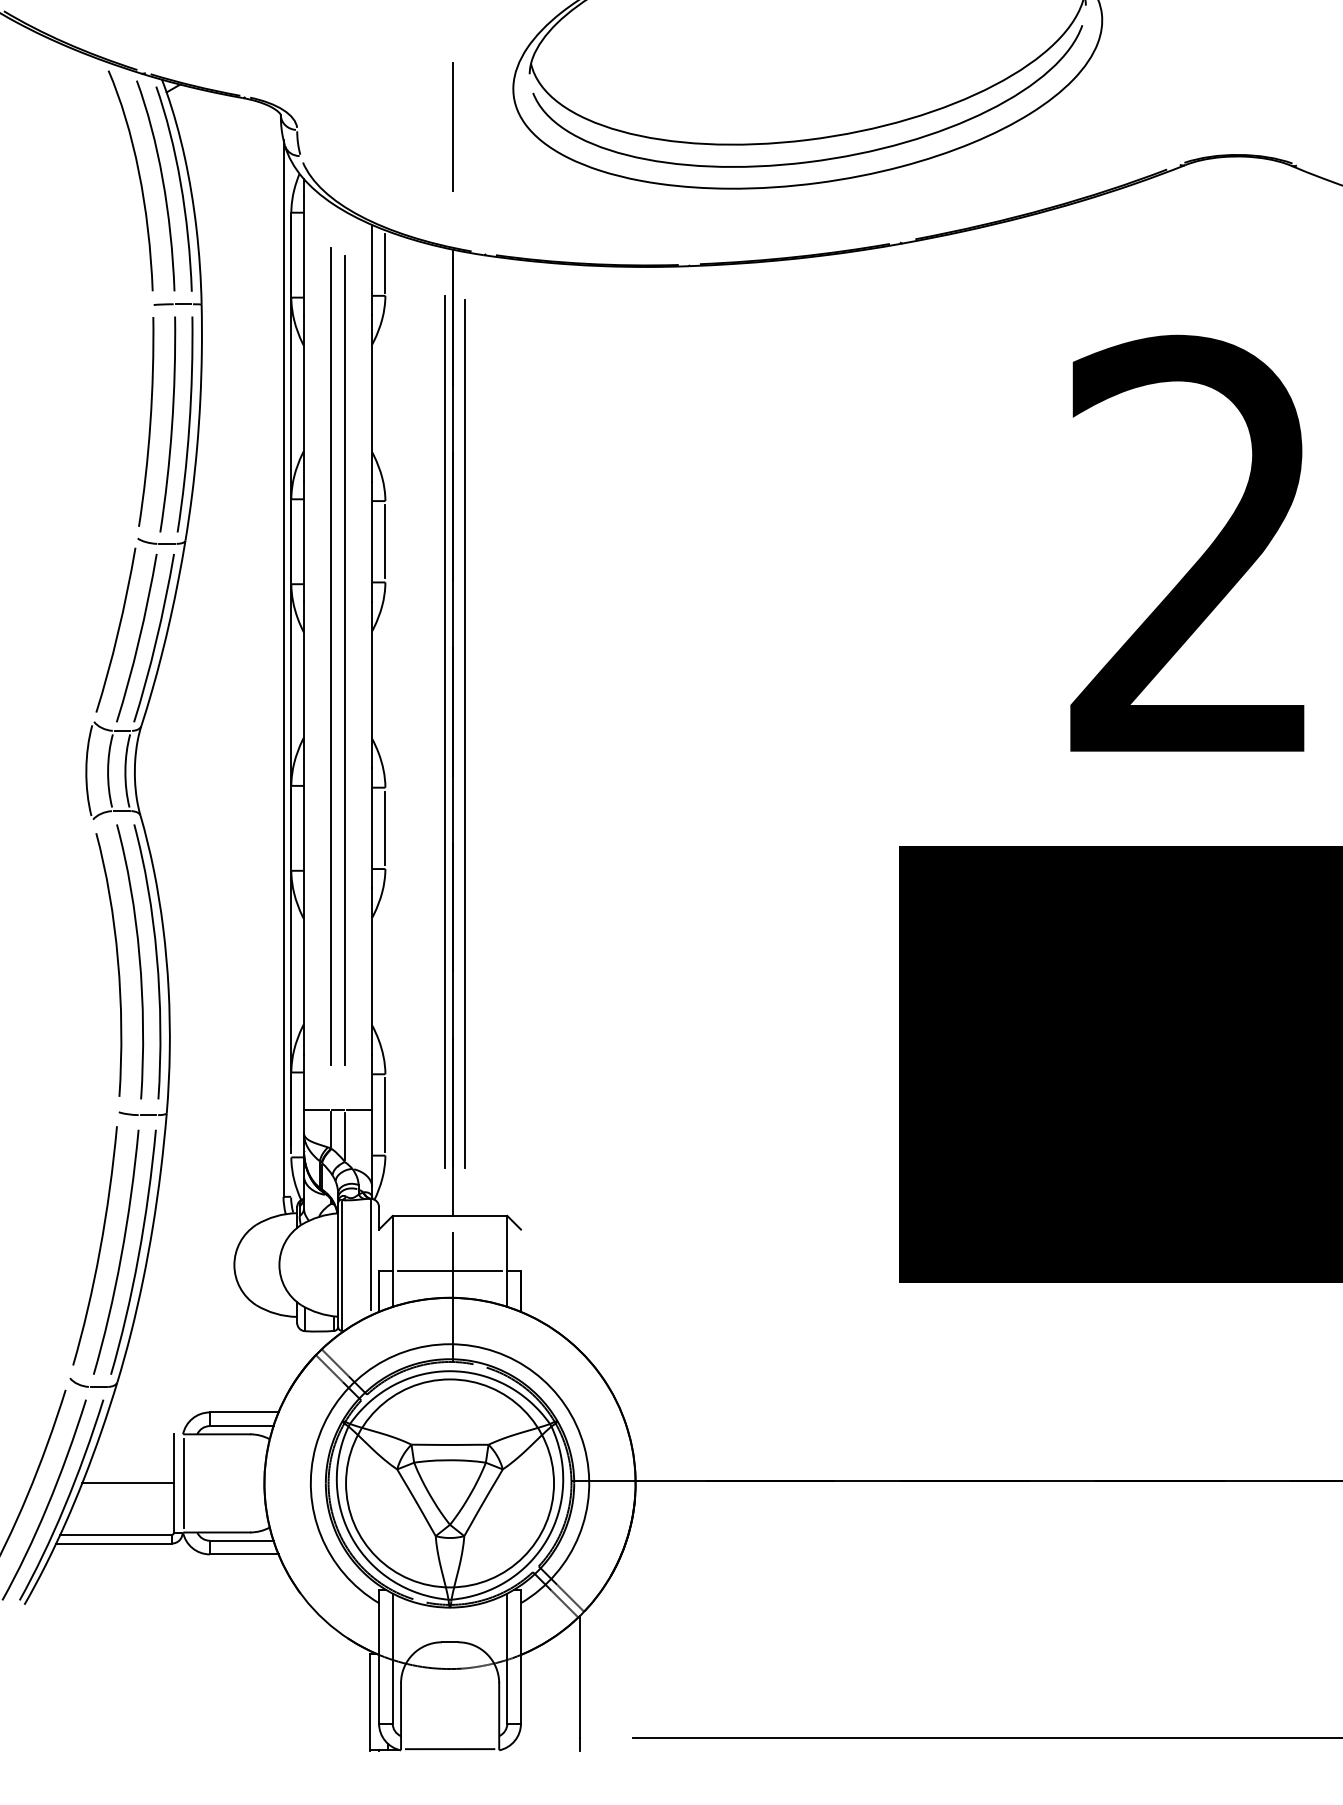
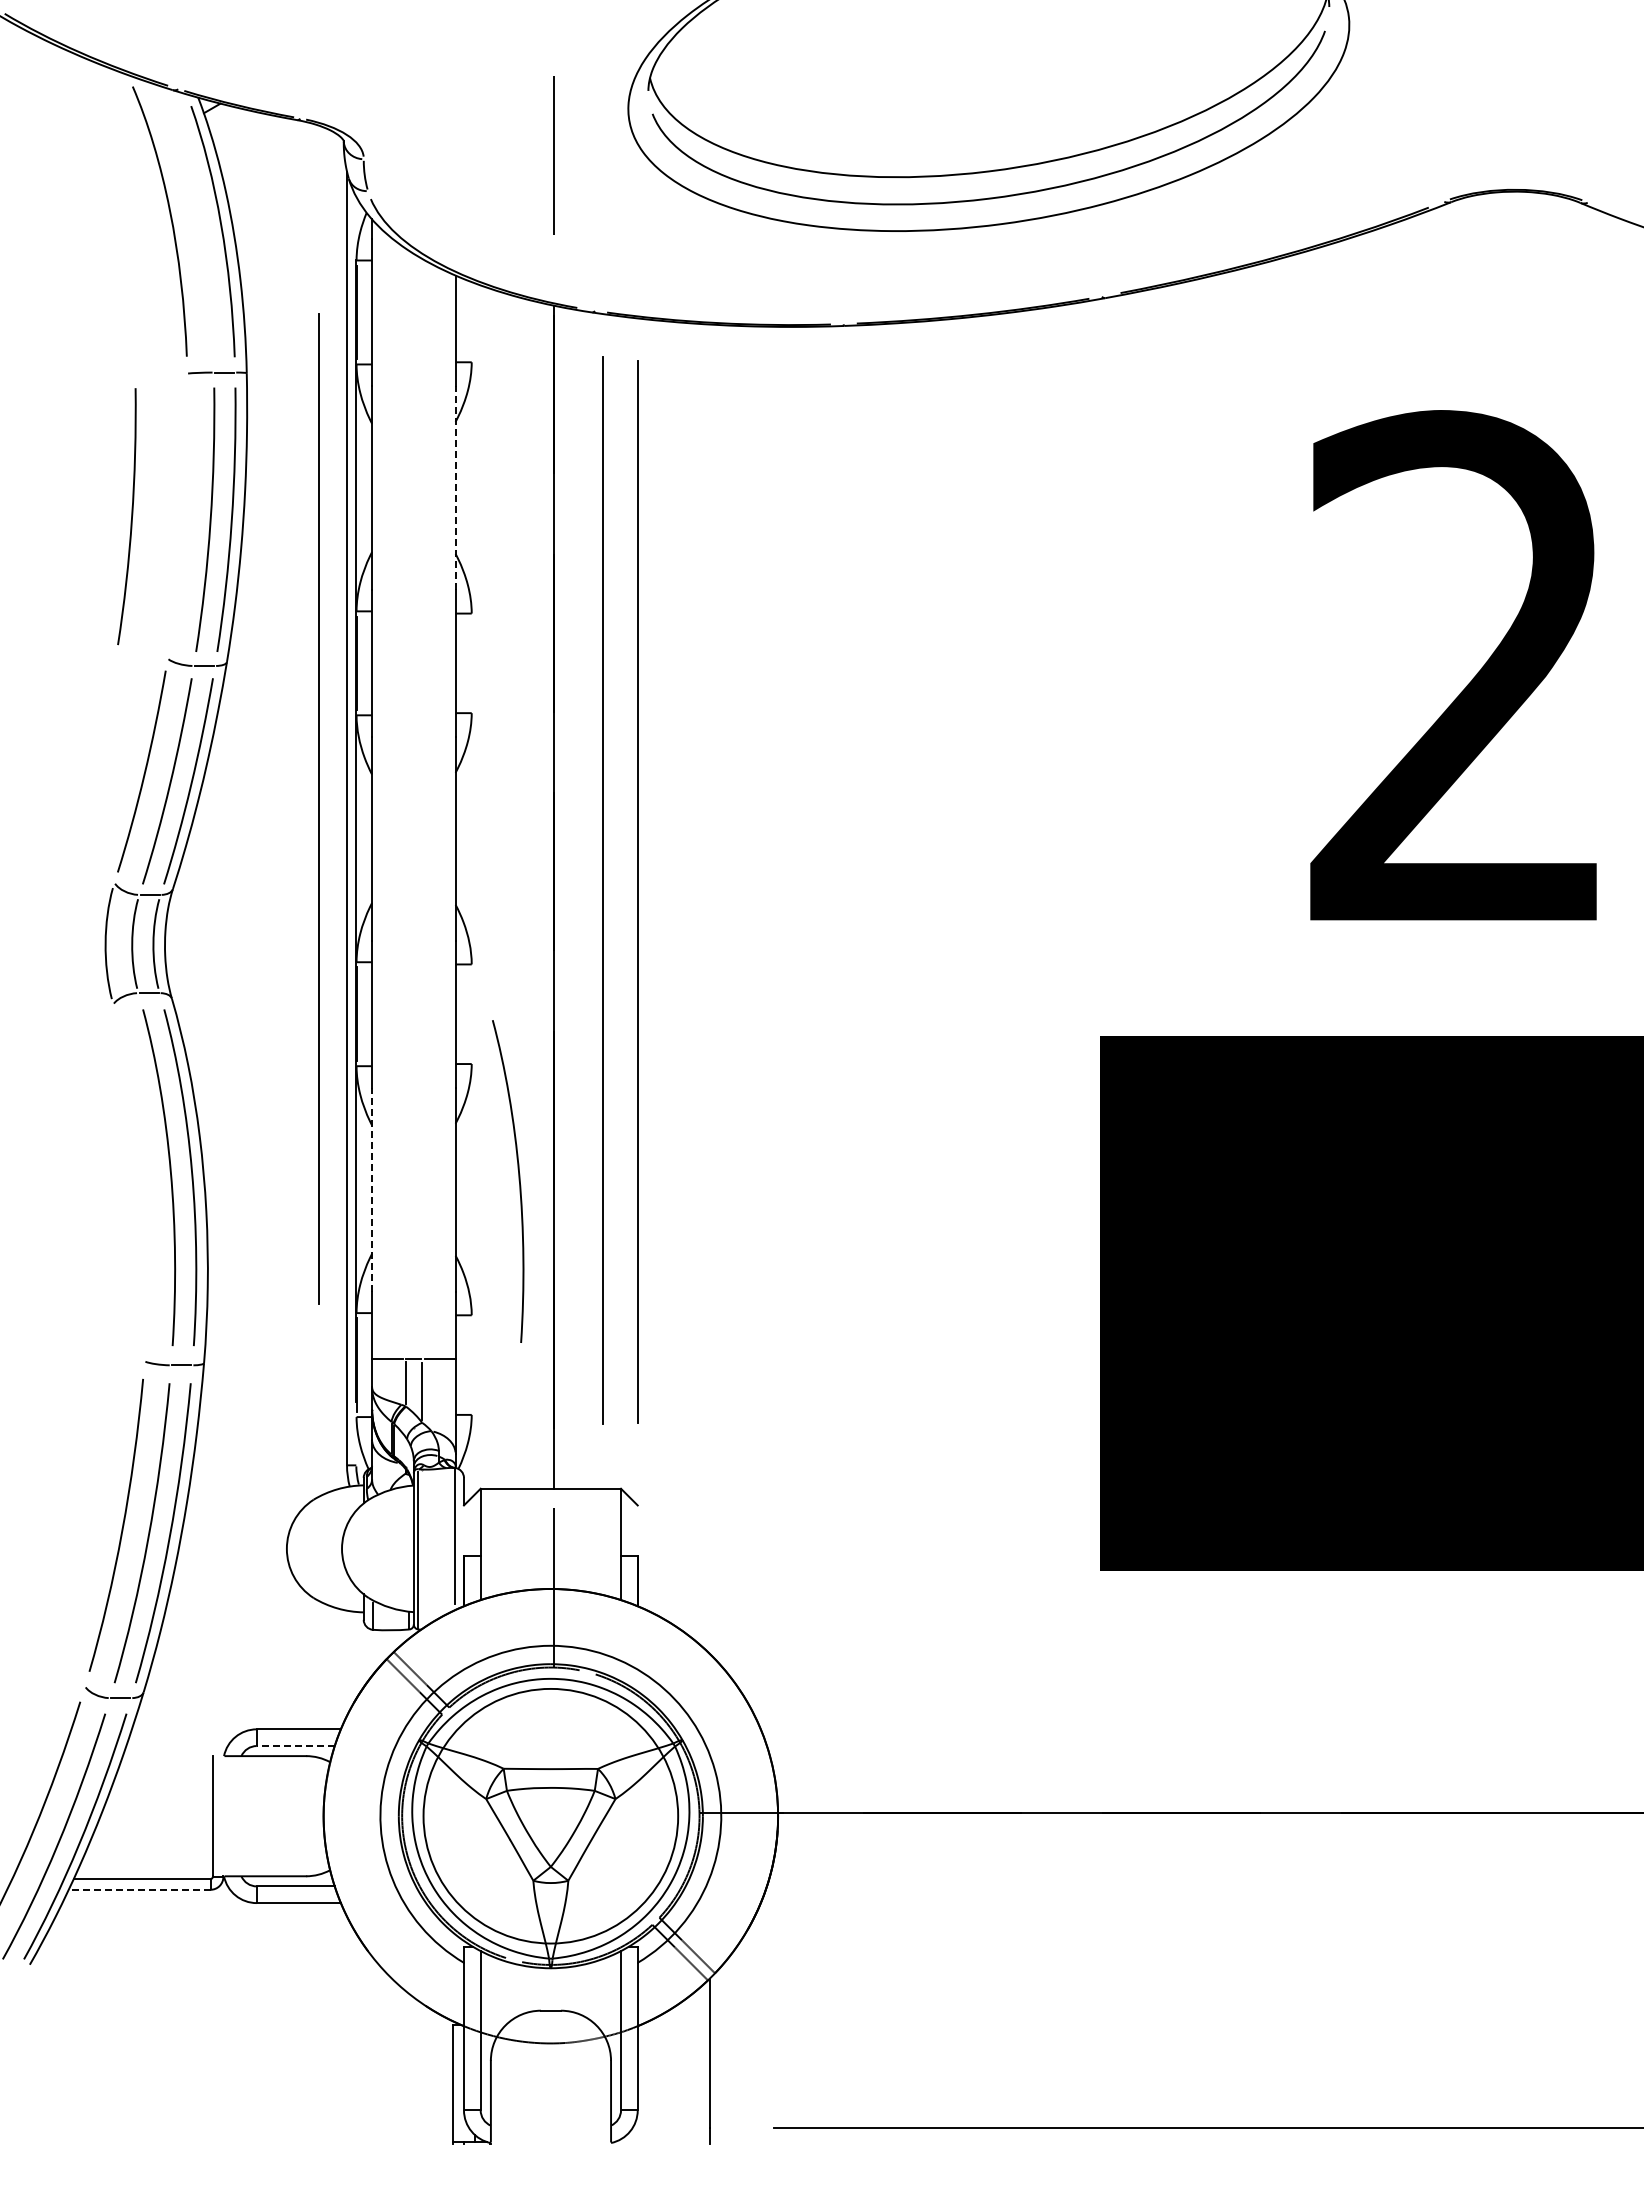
curve: (162, 182) -> (198, 223), removed
line: (385, 263) -> (471, 322), removed
line: (372, 398) -> (455, 487), solid -> dashed
curve: (149, 421) -> (131, 516), moved
line: (385, 541) -> (471, 663), removed
line: (331, 656) -> (405, 803), removed
line: (344, 660) -> (318, 808), moved
line: (444, 732) -> (602, 890), moved
line: (465, 733) -> (637, 891), moved
line: (385, 828) -> (471, 1014), removed
curve: (117, 964) -> (518, 1180), moved
line: (304, 971) -> (372, 1189), solid -> dashed
line: (385, 1114) -> (471, 1364), removed
line: (449, 1270) -> (550, 1555), removed
line: (241, 1426) -> (295, 1746), solid -> dashed
line: (127, 1483) -> (156, 1816), removed
line: (184, 1483) -> (225, 1816), removed
line: (114, 1543) -> (139, 1889), solid -> dashed
line: (449, 1749) -> (550, 2141), removed

